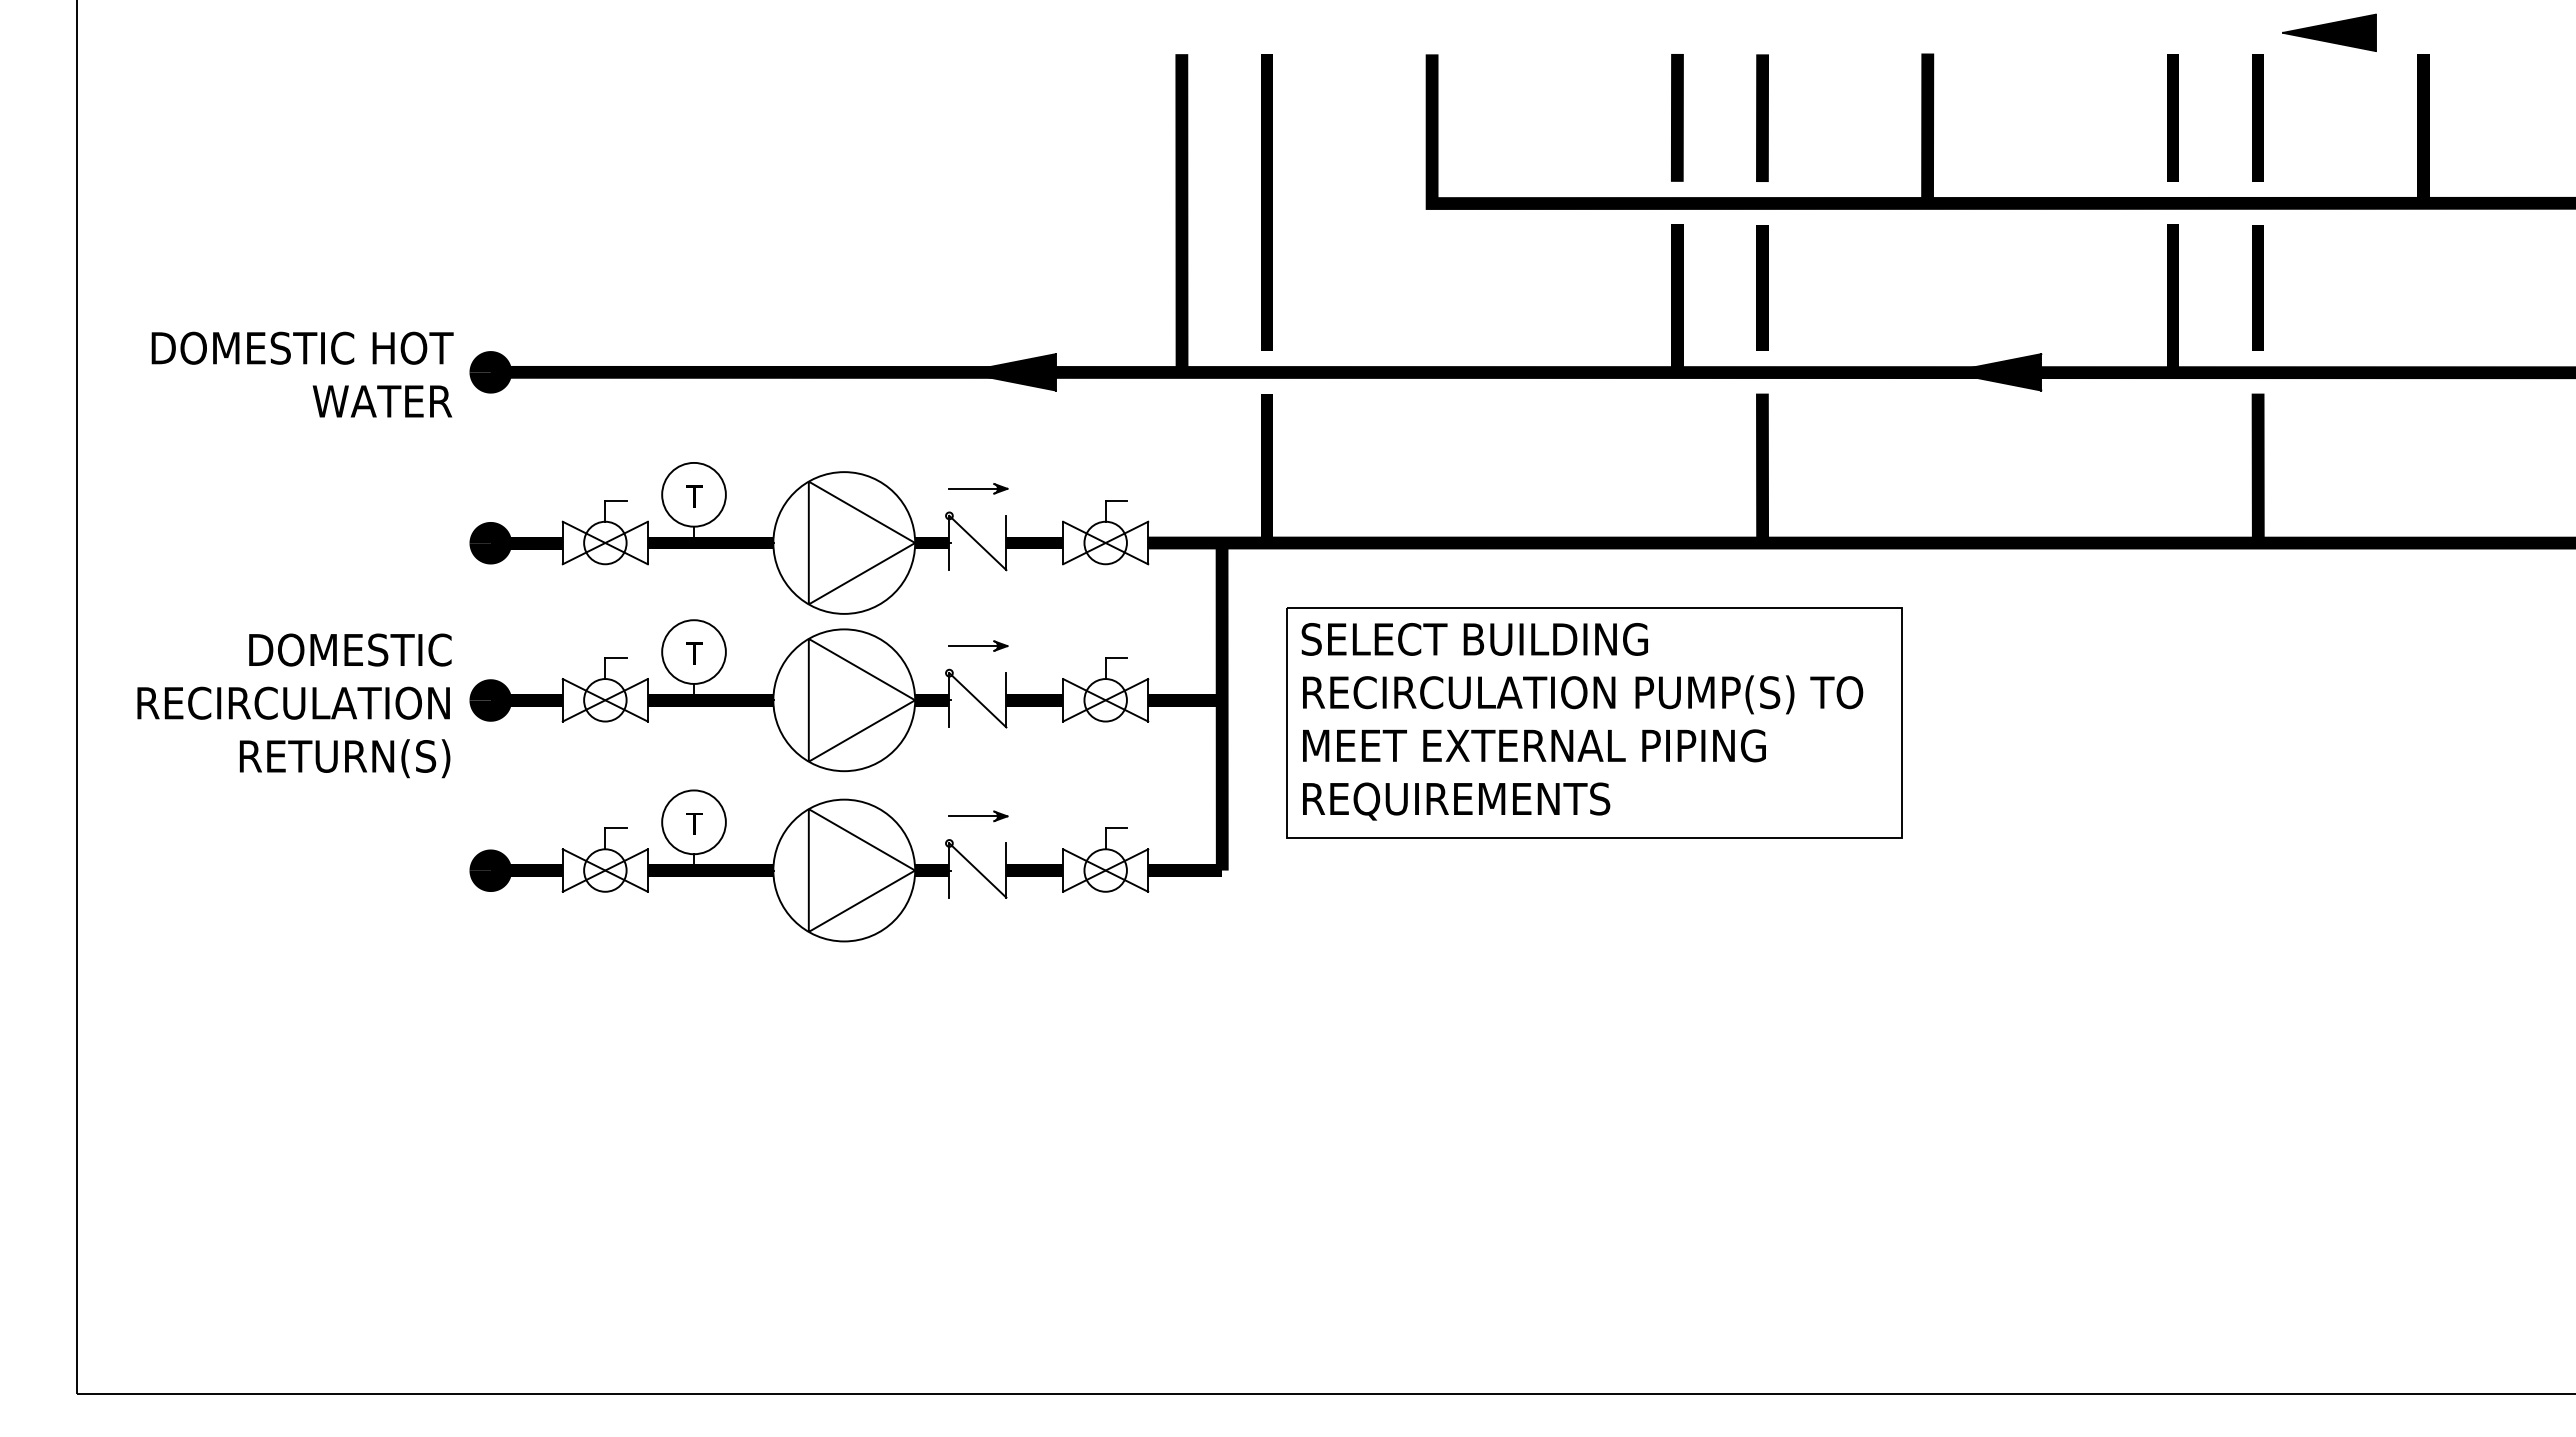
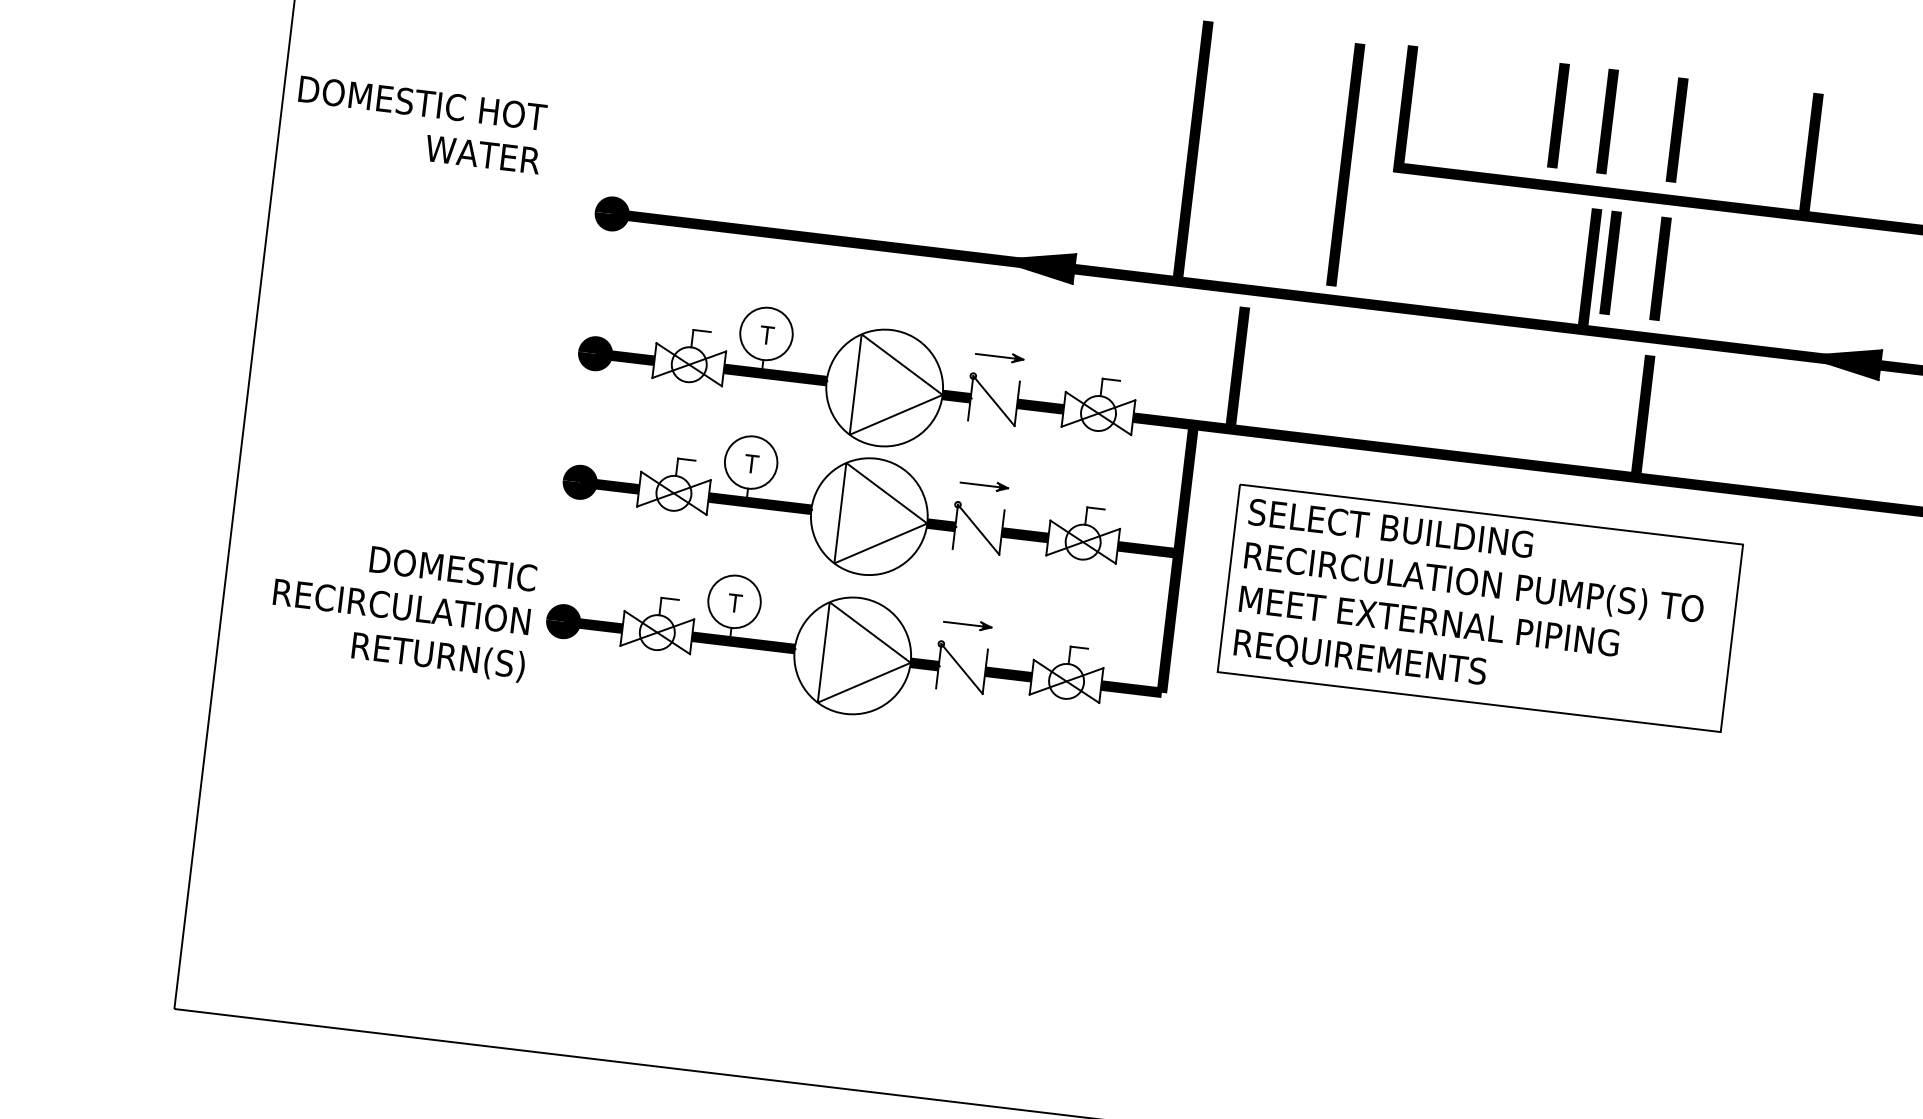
line: (1617, 117) -> (1558, 115), added
line: (1266, 202) -> (1345, 164), moved
line: (1701, 287) -> (1610, 262), added
text: (302, 374) -> (420, 124), moved
text: (294, 705) -> (402, 608), moved

